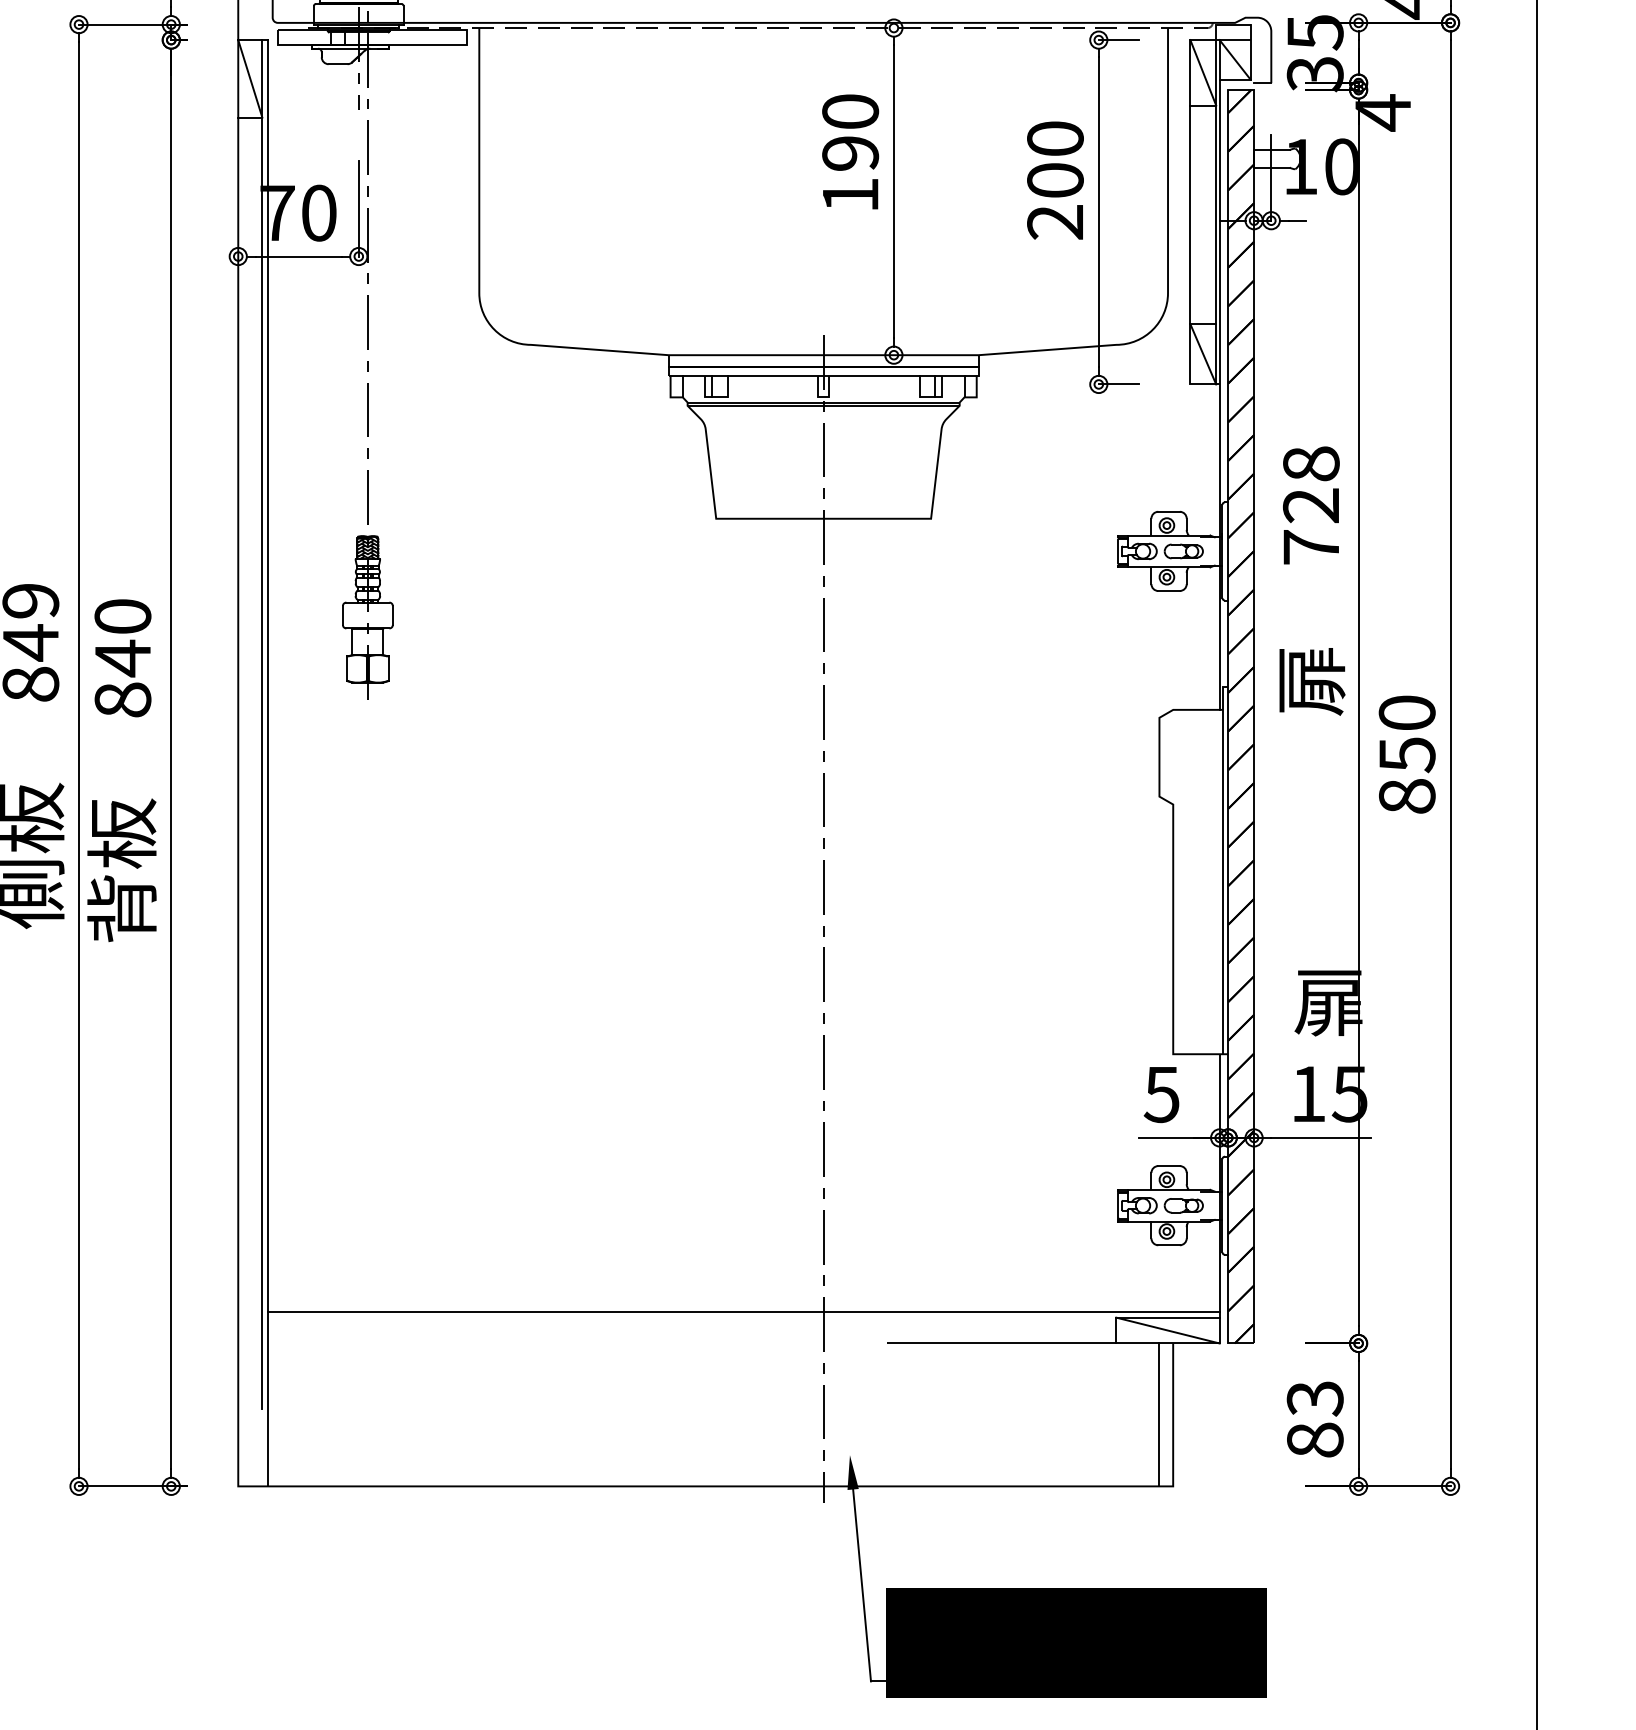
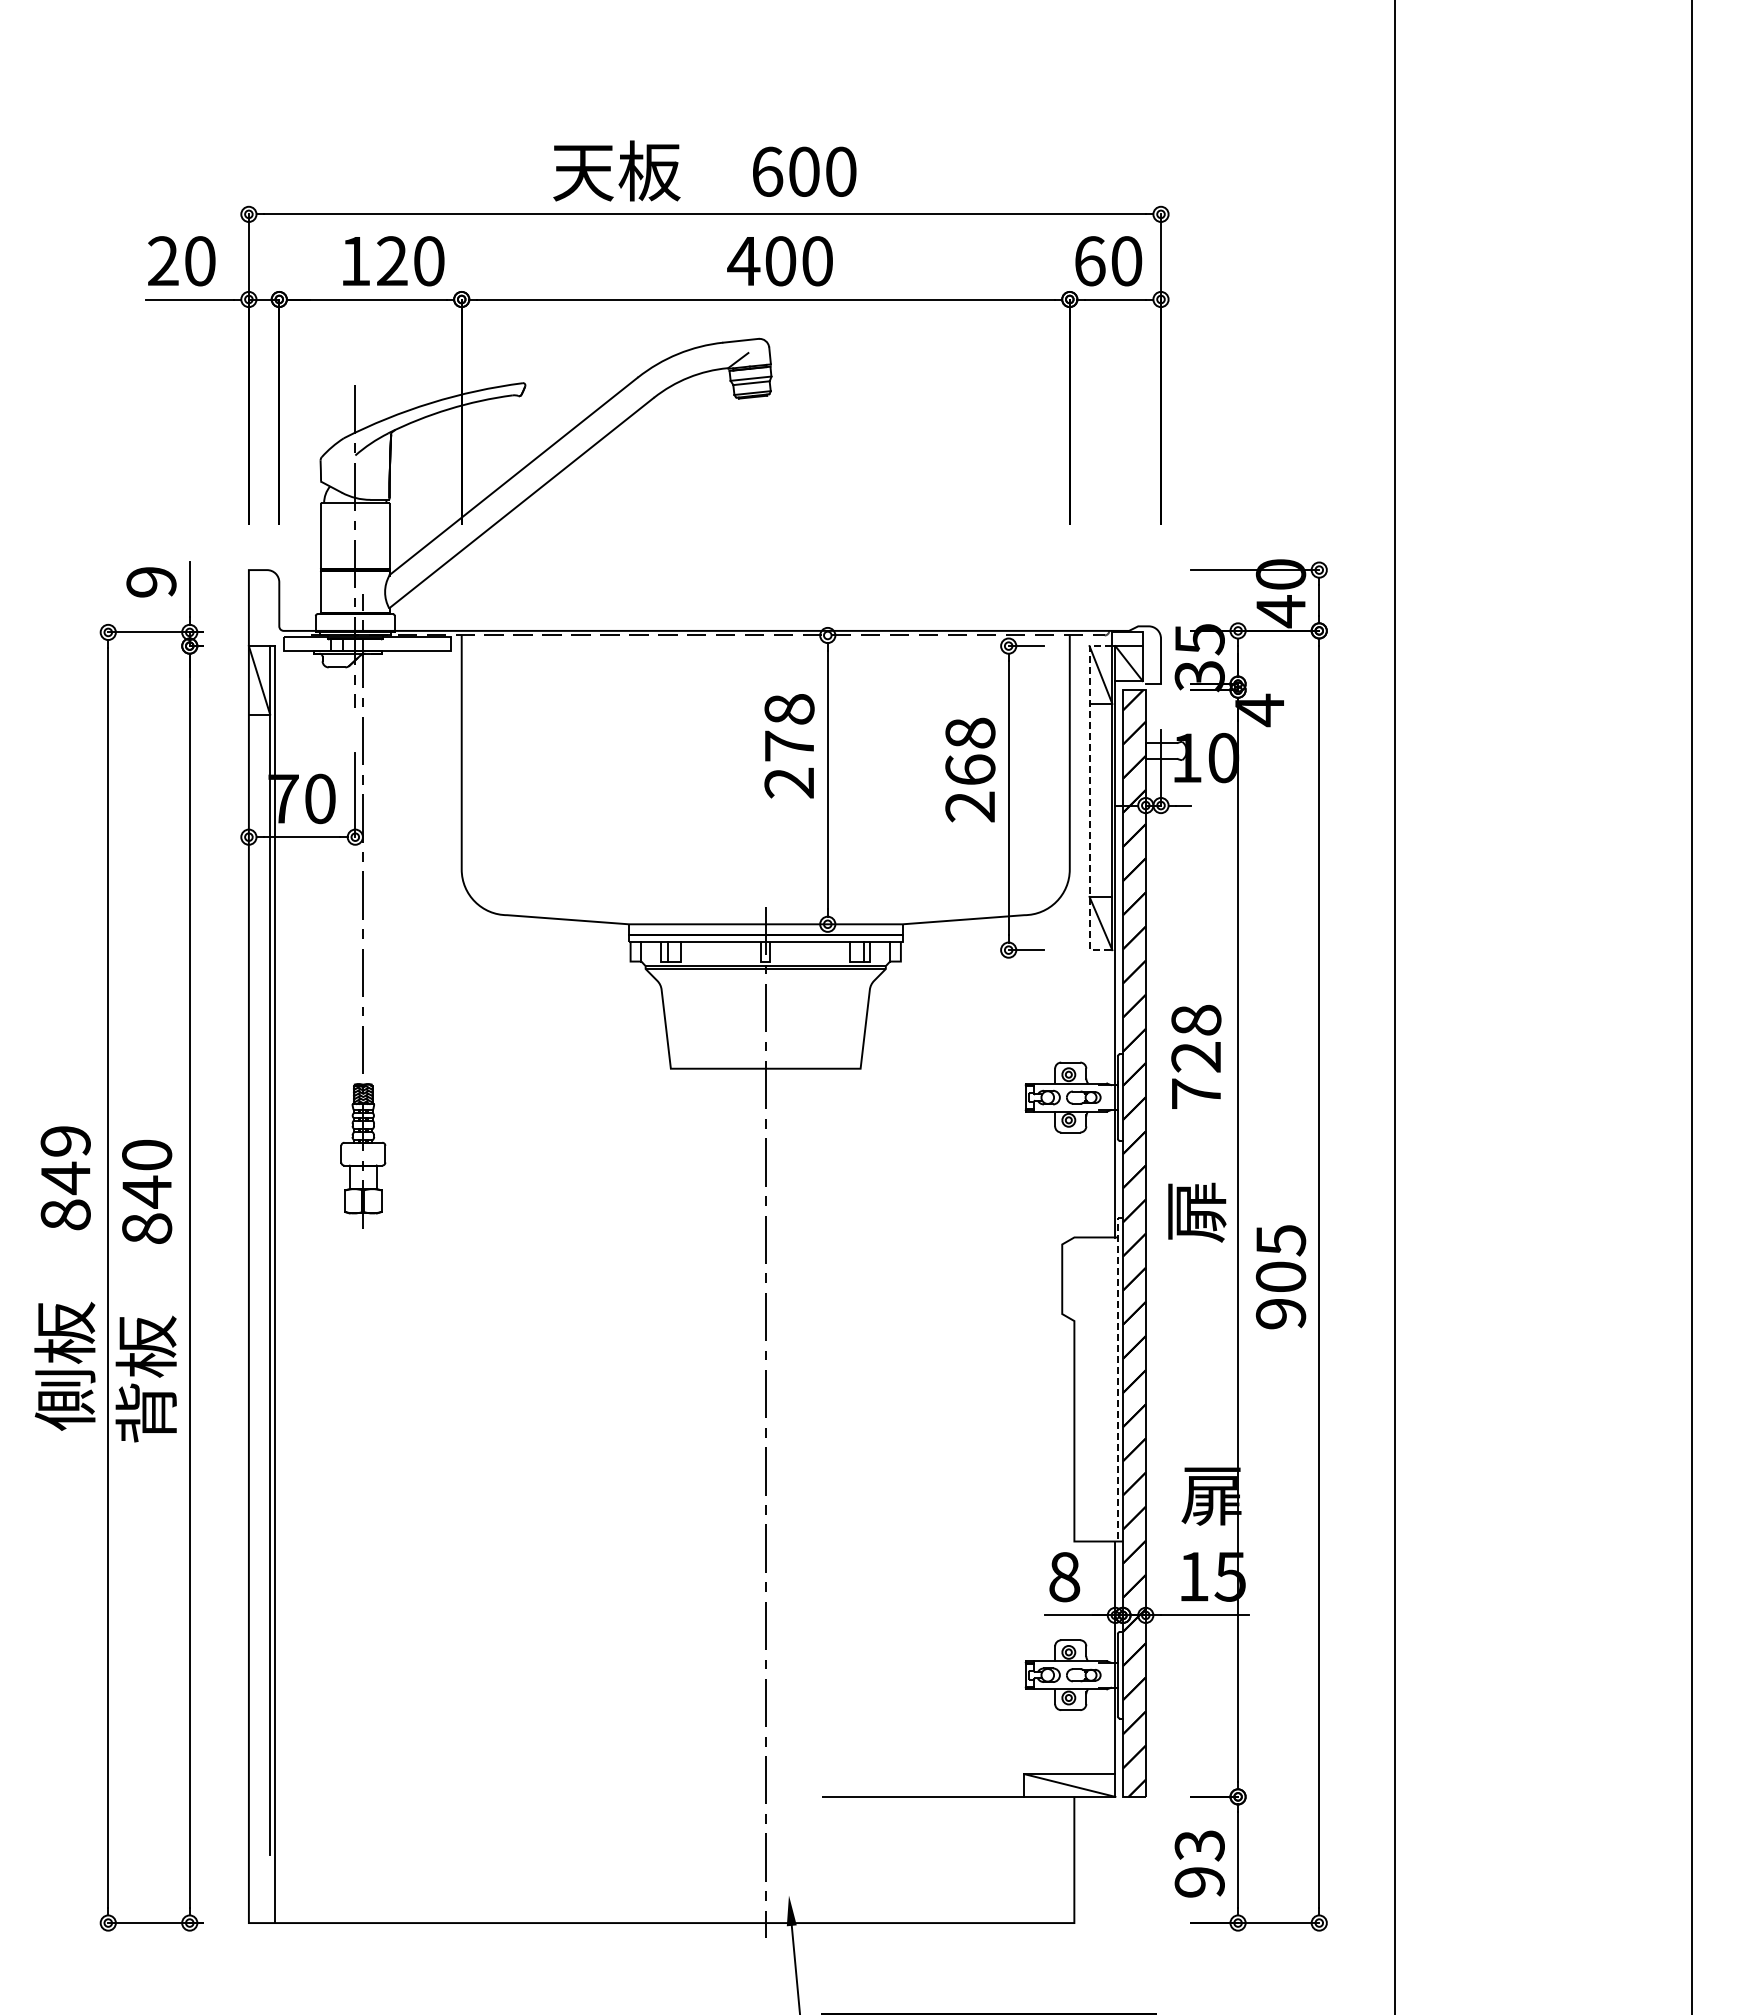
text: (850, 153) -> (789, 746), 190 -> 278
text: (1055, 159) -> (970, 751), 200 -> 268
line: (1190, 213) -> (1089, 799), solid -> dashed
text: (1406, 755) -> (1280, 1277), 850 -> 905
line: (1223, 867) -> (1118, 1376), solid -> dashed
text: (1162, 1094) -> (1064, 1577), 5 -> 8
line: (742, 1312) -> (694, 1769), removed
line: (1159, 1414) -> (1062, 1859), removed
text: (1314, 1439) -> (1199, 1881), 83 -> 93

